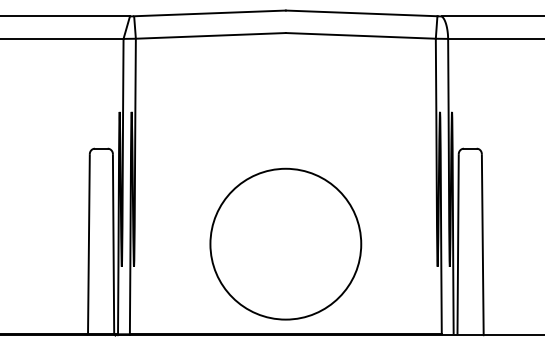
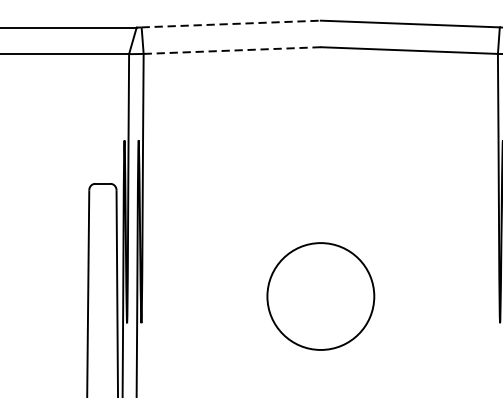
line: (209, 13) -> (230, 24), solid -> dashed
line: (211, 35) -> (232, 50), solid -> dashed
circle: (285, 243) -> (320, 295), size x0.6

